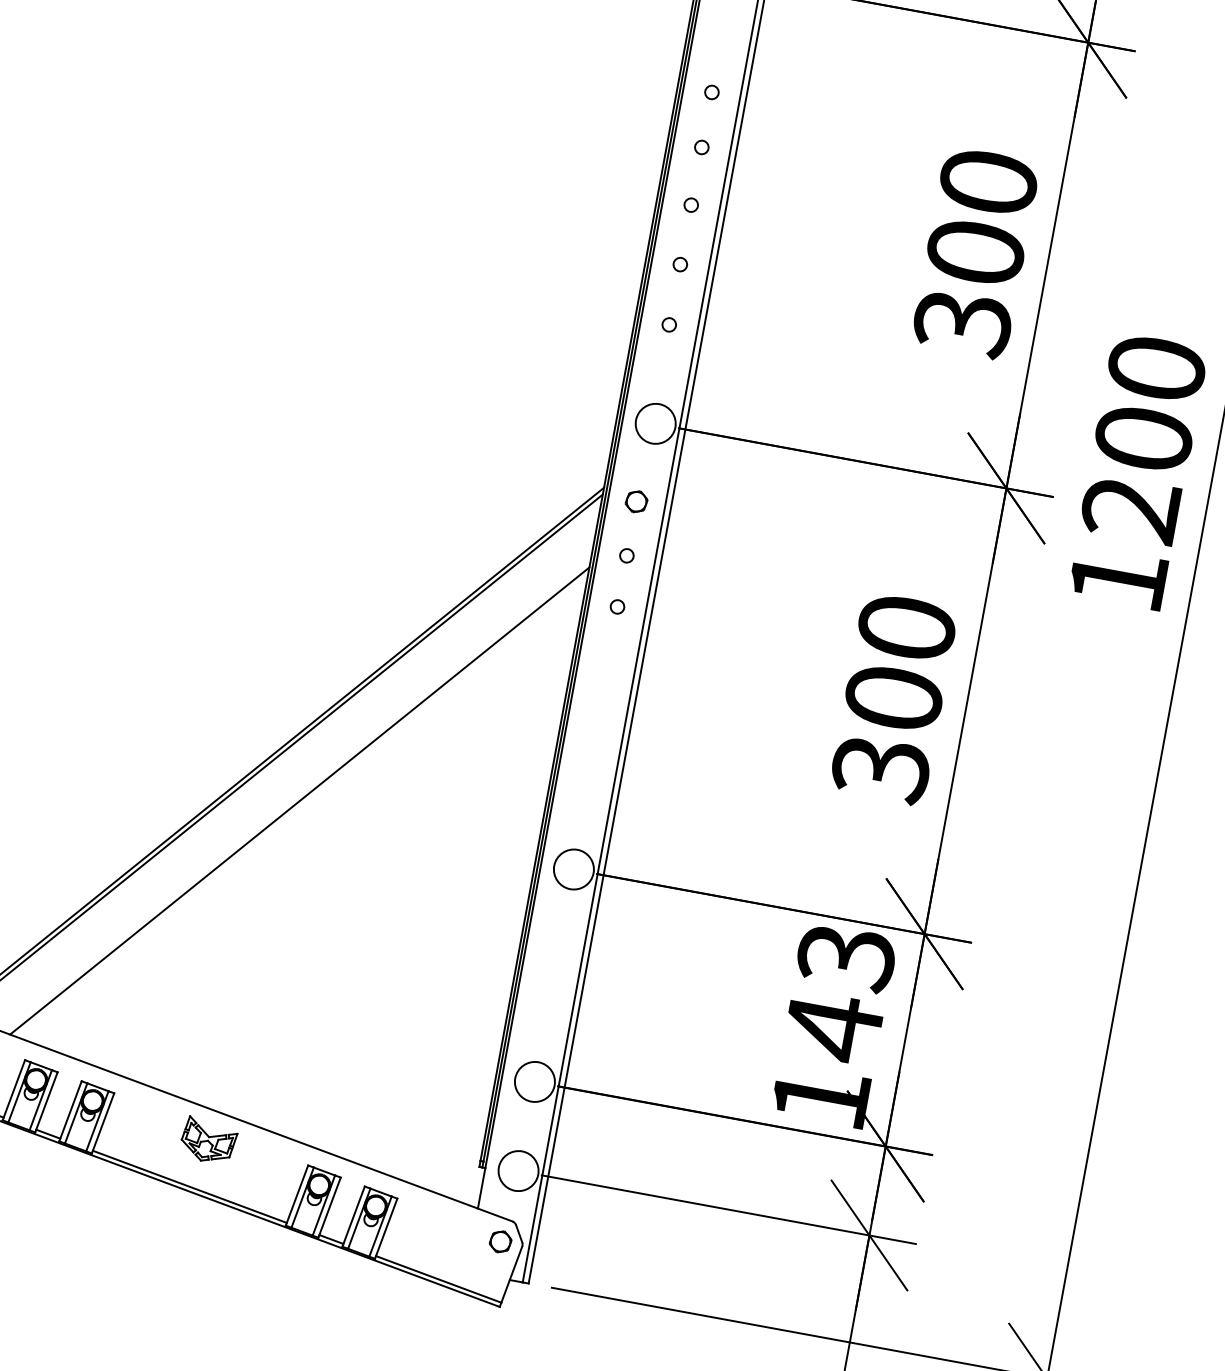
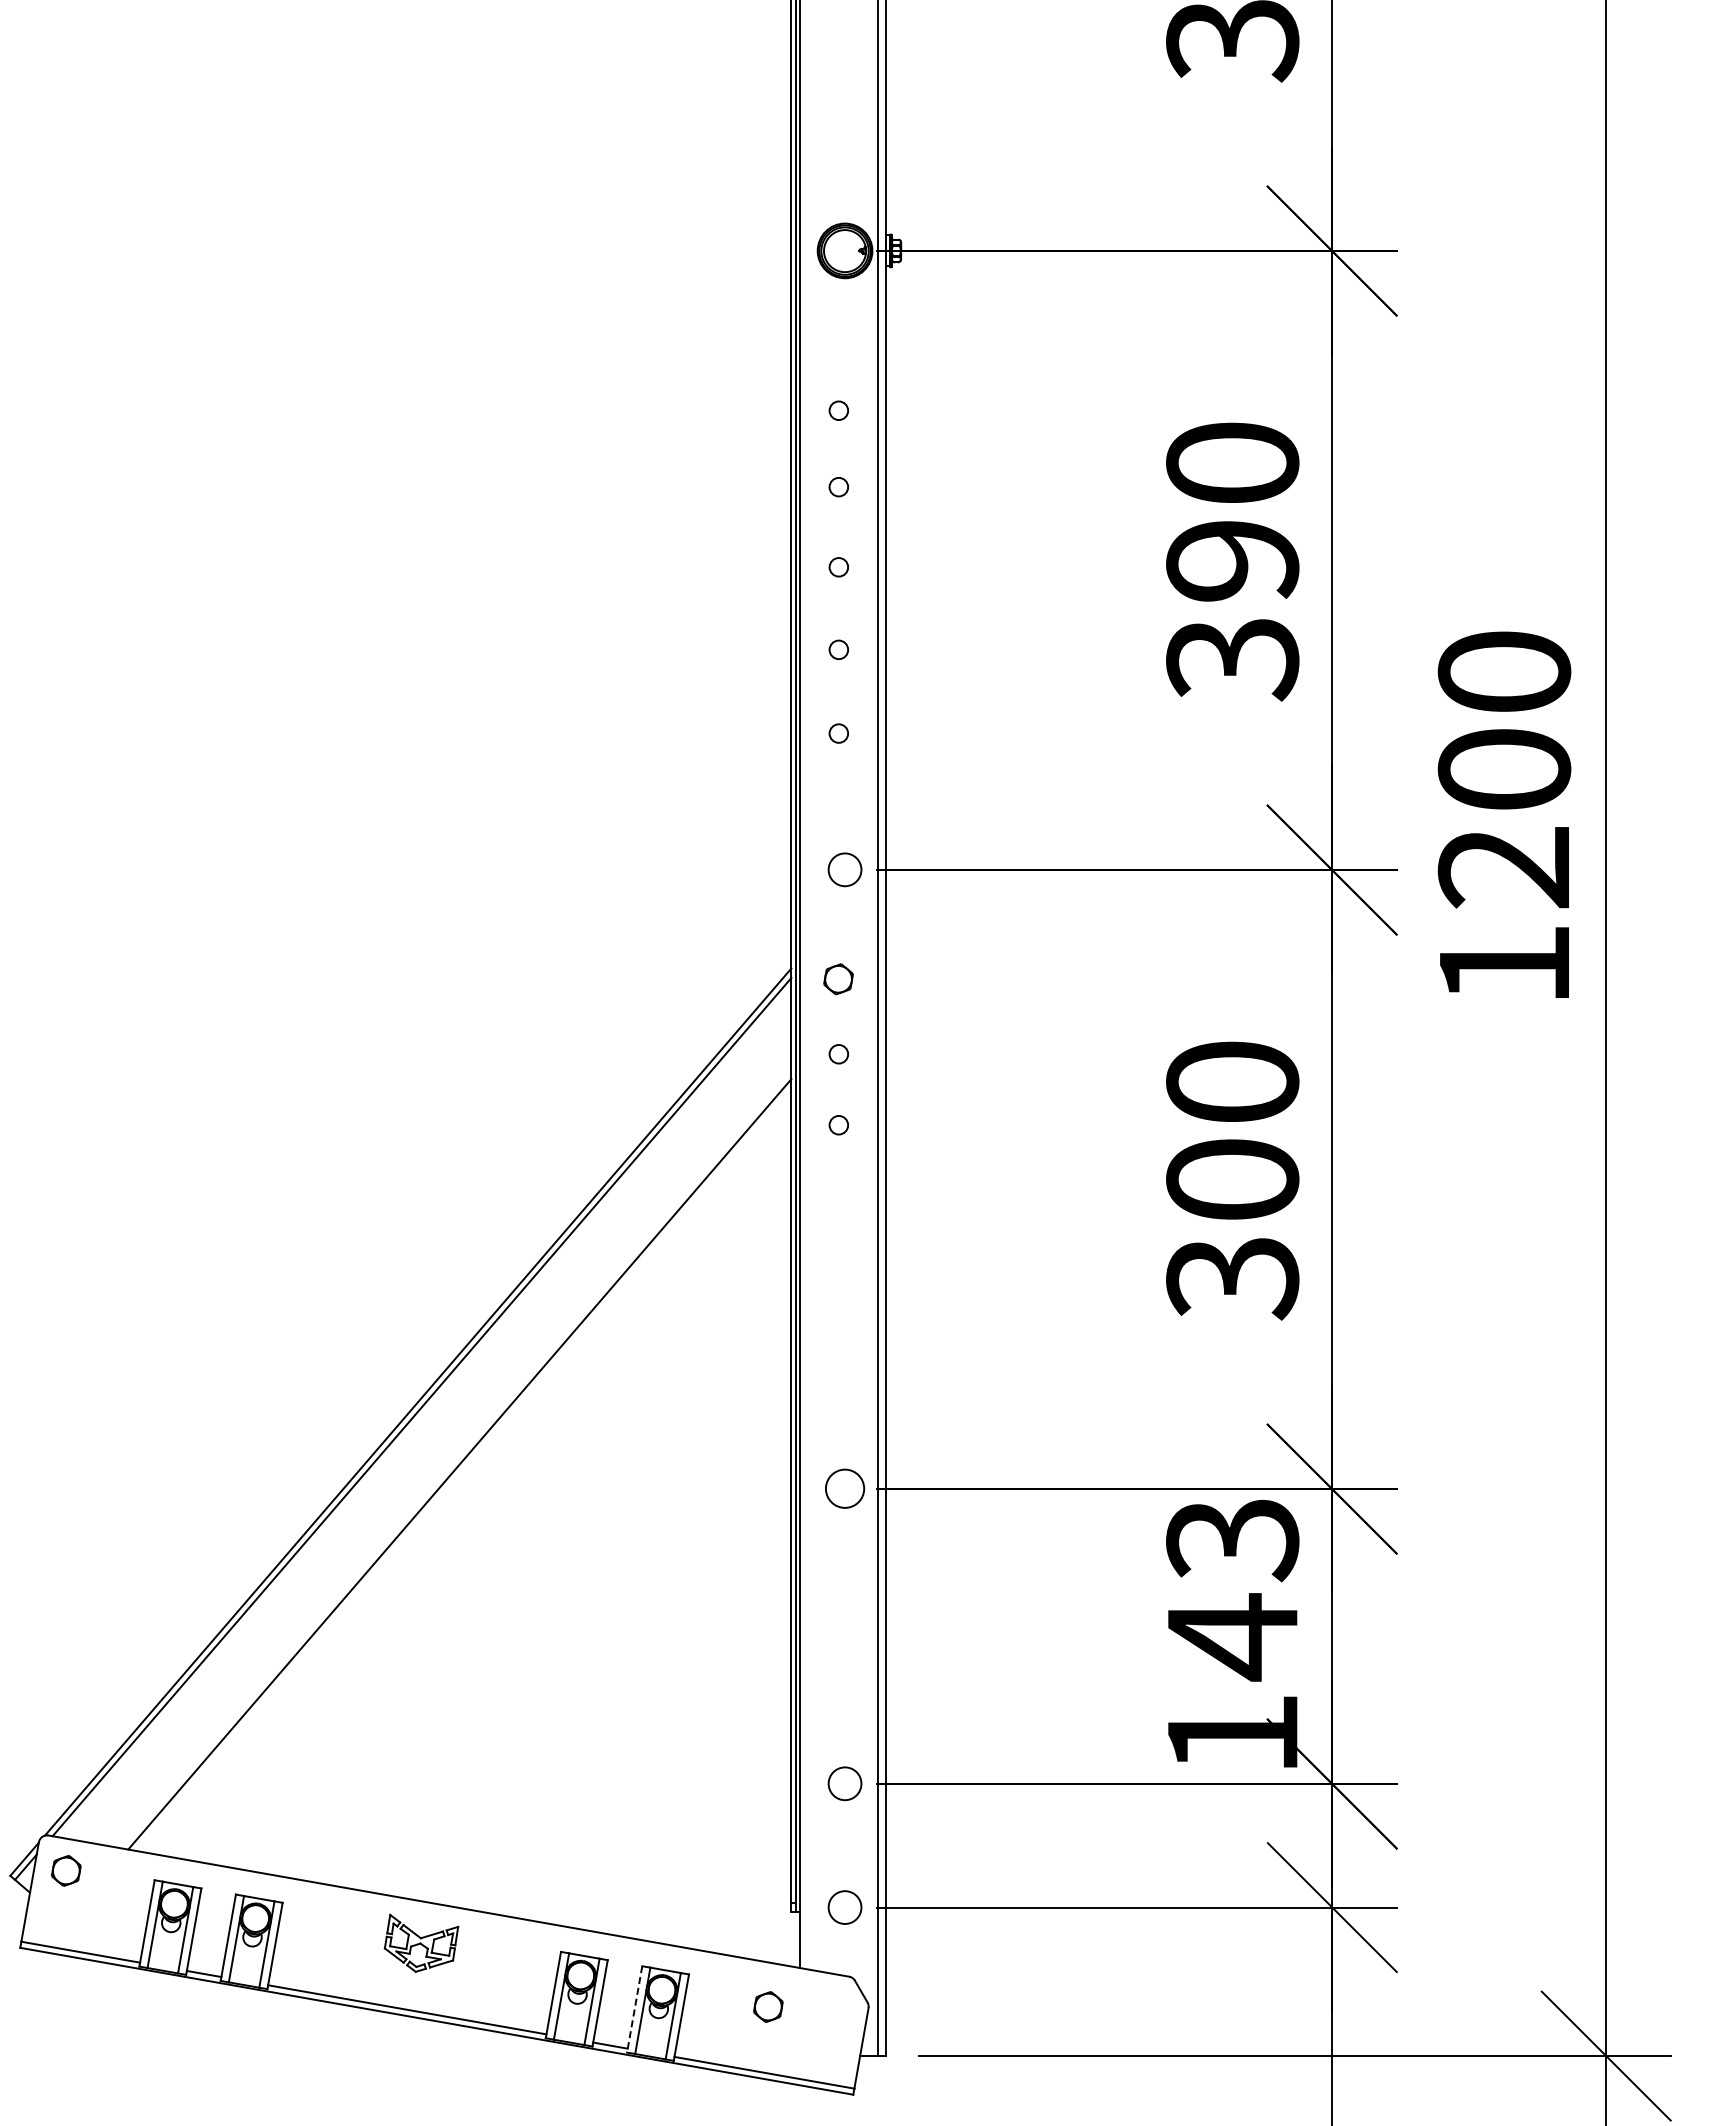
text: (975, 252) -> (1232, 560), 300 -> 390
circle: (655, 423) -> (844, 869), size x0.6
circle: (573, 869) -> (844, 1488), size x0.7
circle: (534, 1081) -> (844, 1783), size x0.6
circle: (518, 1170) -> (844, 1907), size x0.6
line: (353, 1216) -> (634, 2009), solid -> dashed
part: (500, 1241) -> (768, 2006), moved

